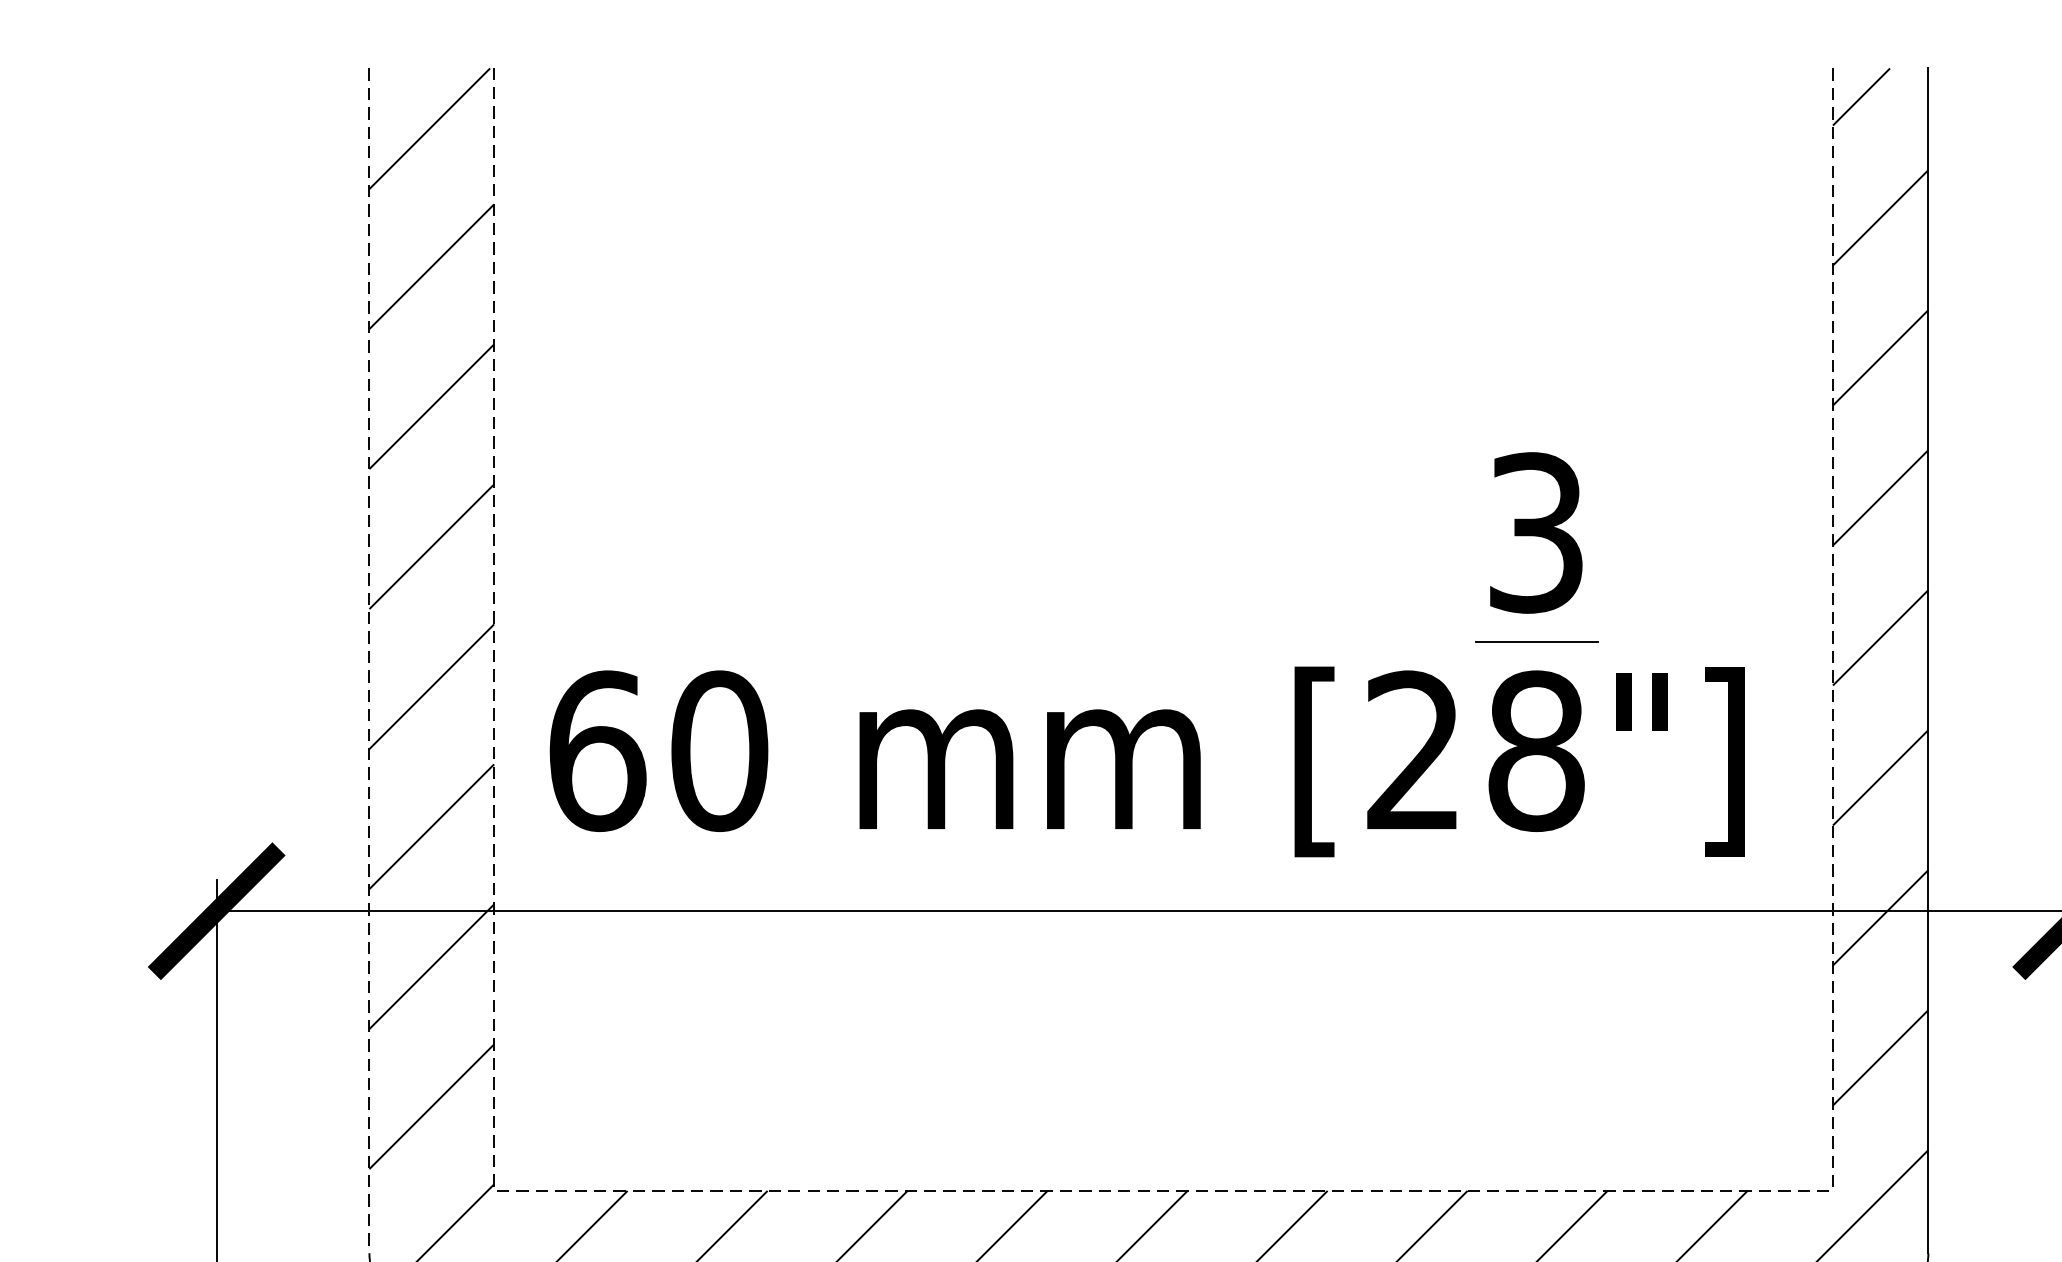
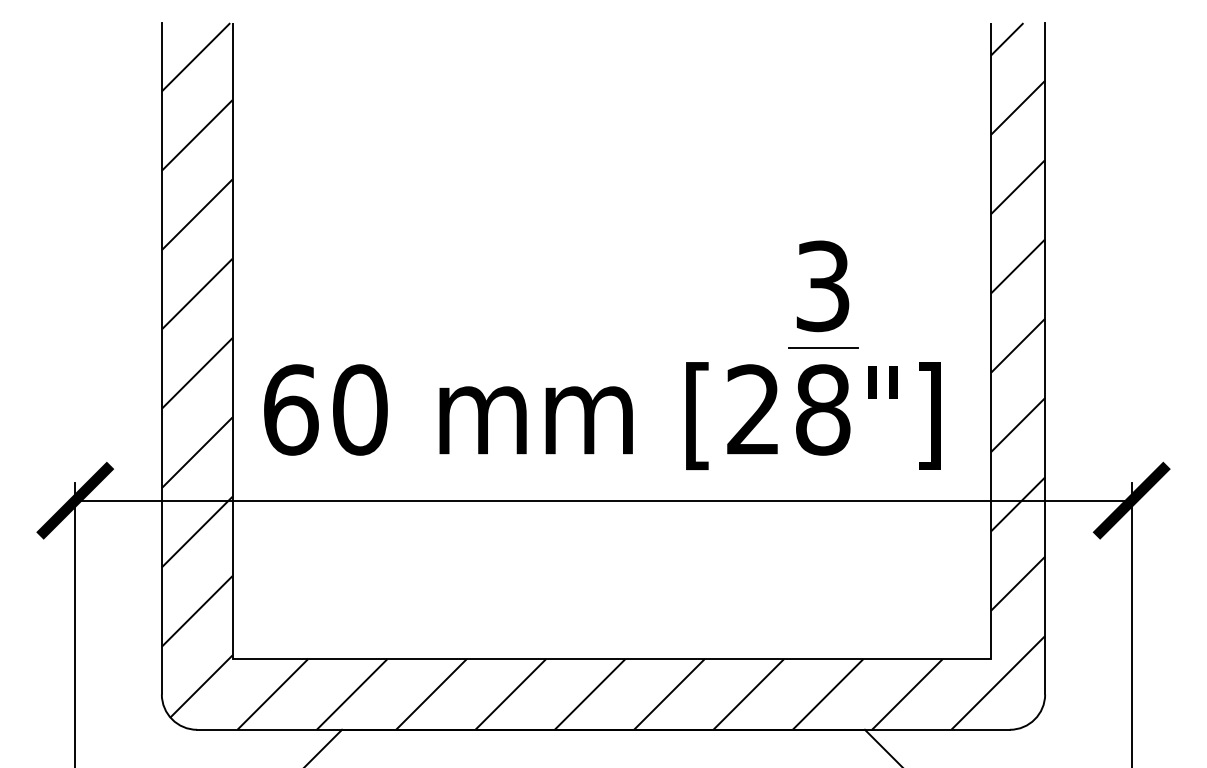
line: (368, 660) -> (161, 358), dashed -> solid
line: (1163, 1191) -> (611, 659), dashed -> solid

